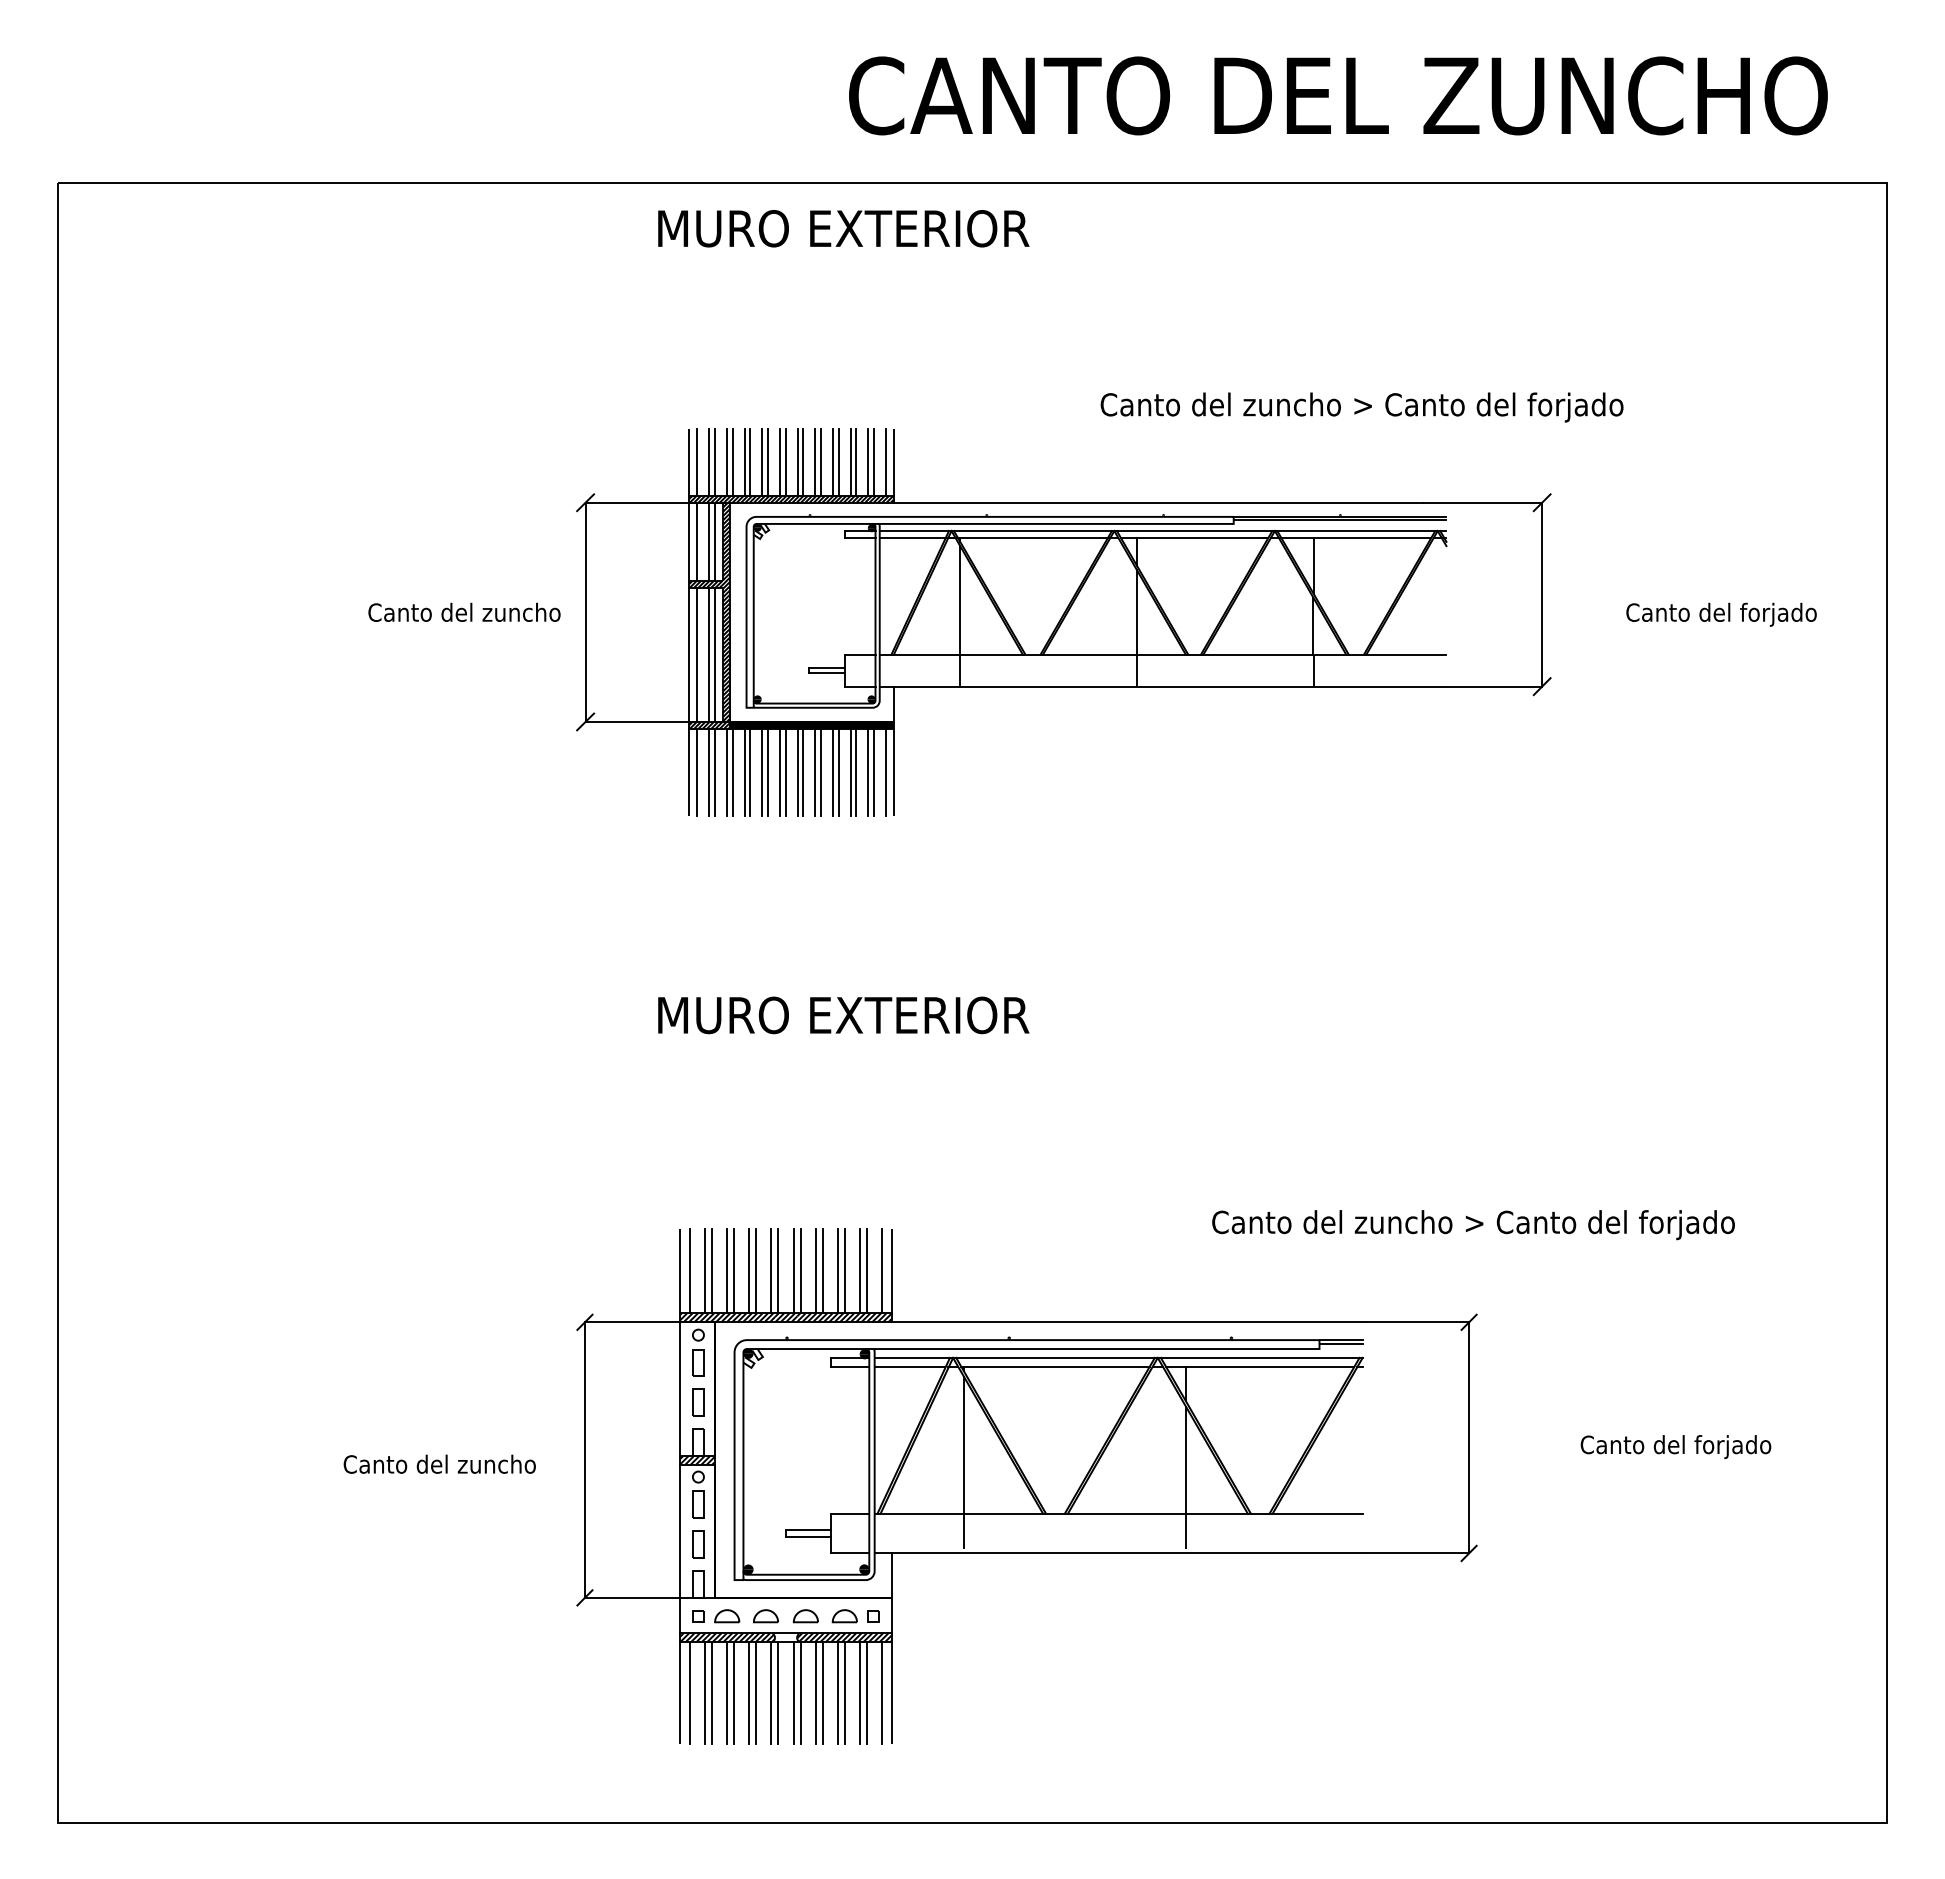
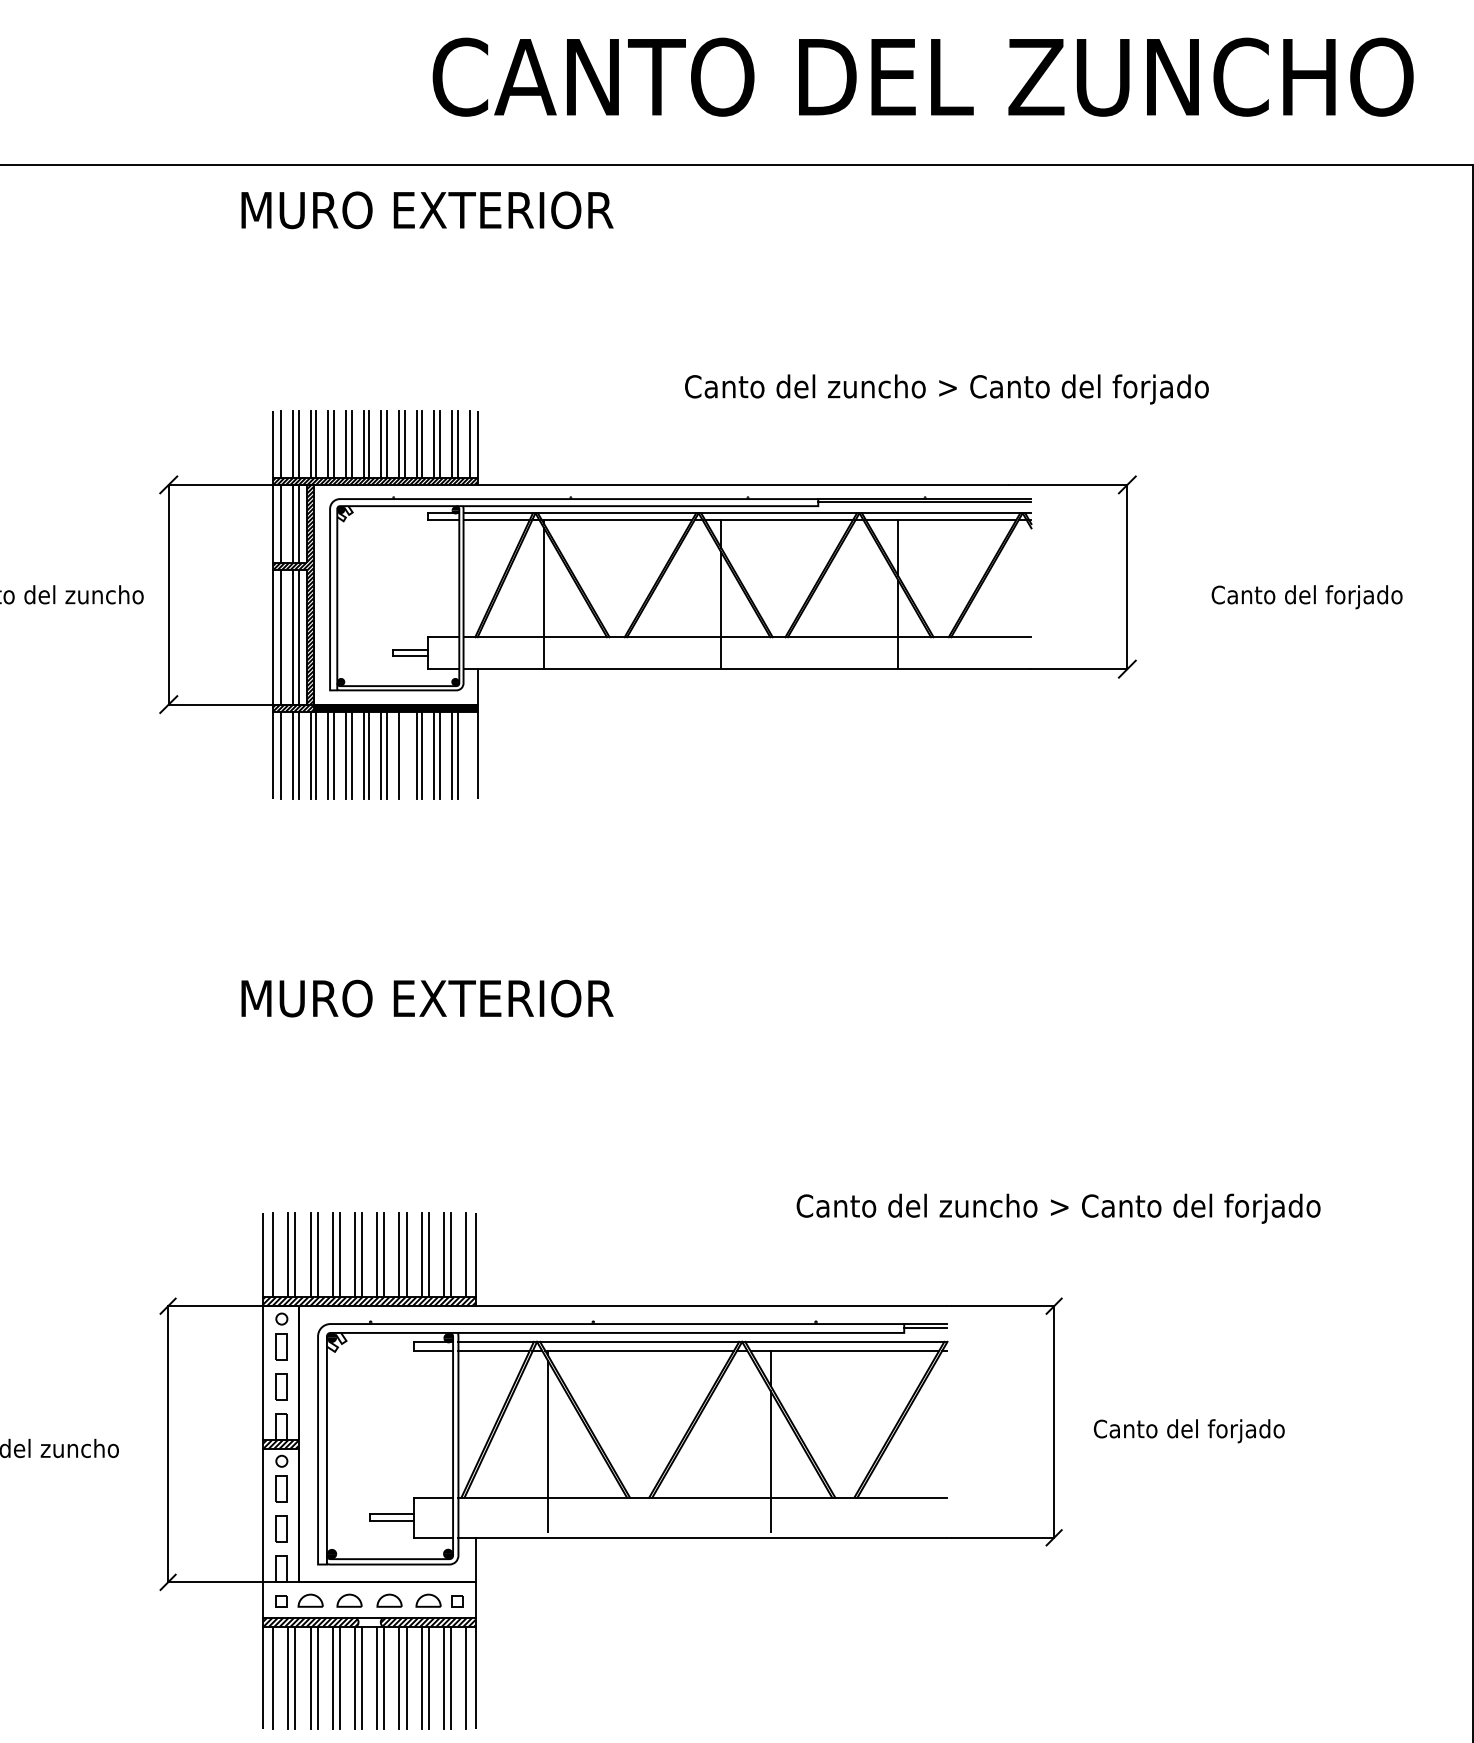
line: (820, 772) -> (404, 755), removed
line: (885, 772) -> (469, 755), removed
text: (1675, 1446) -> (1188, 1430), moved

